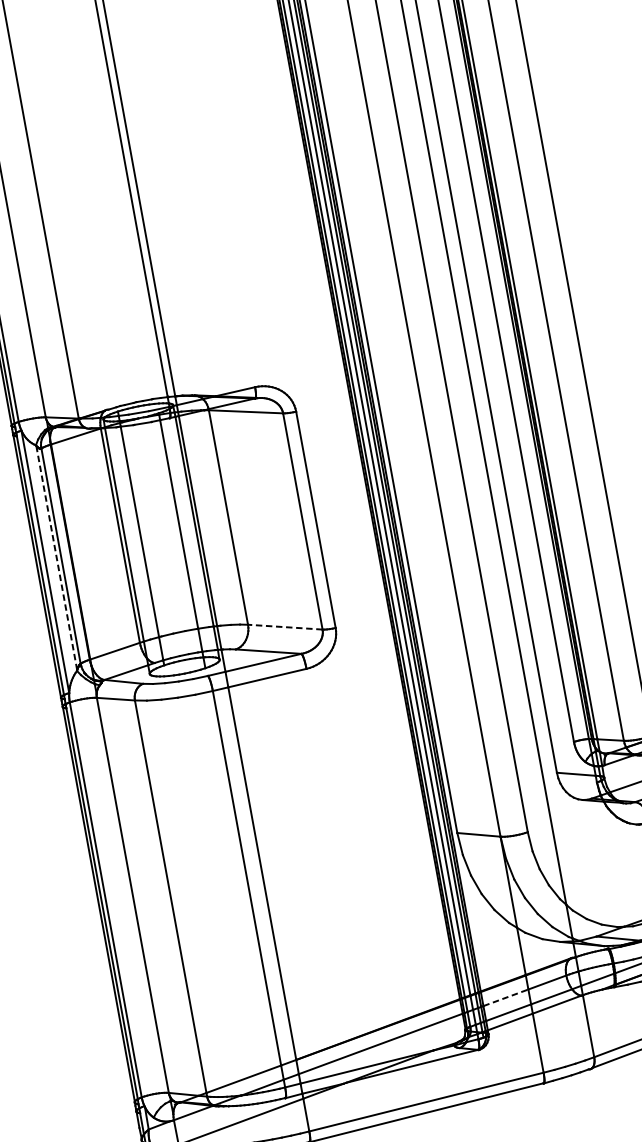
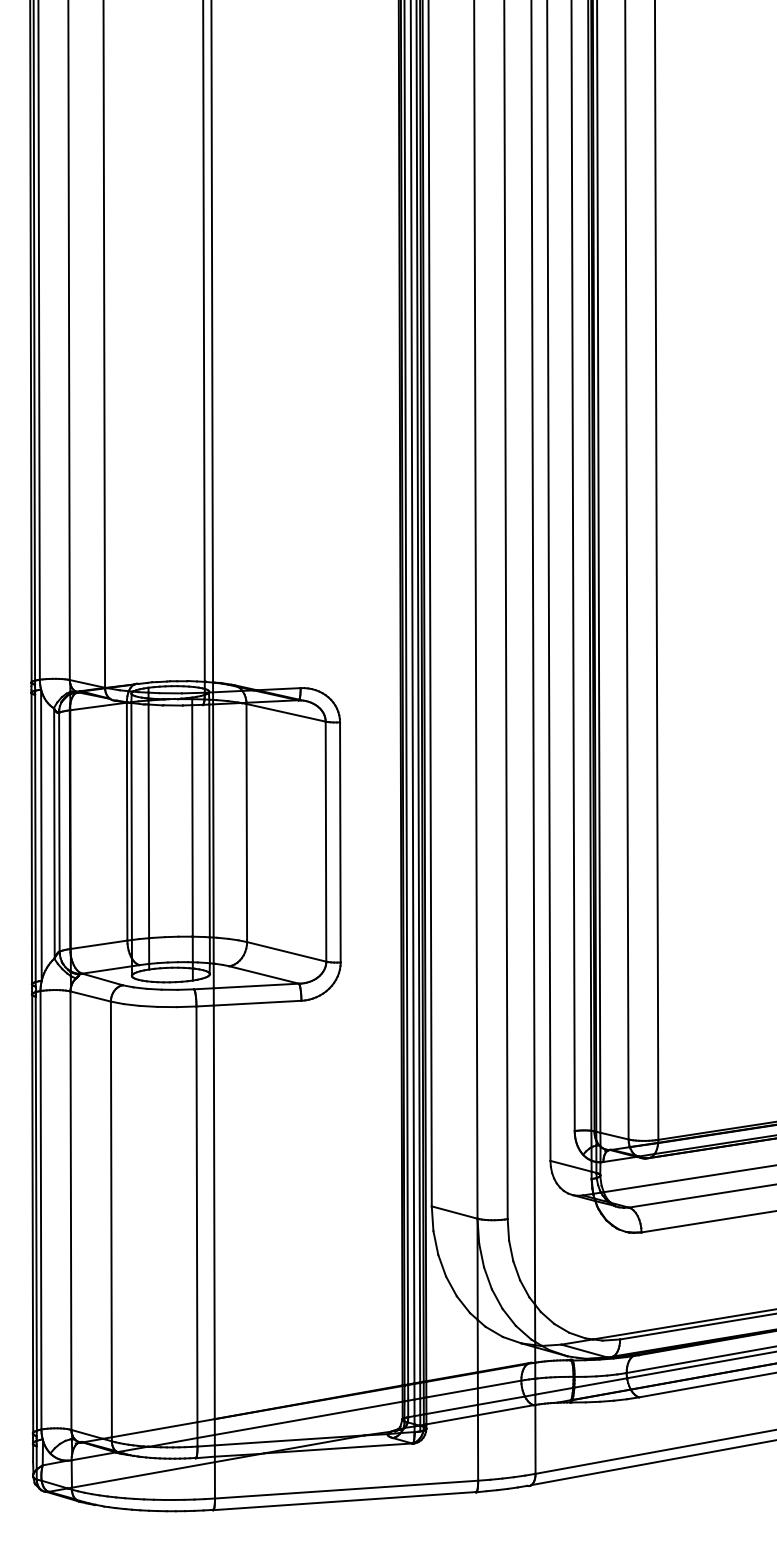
line: (56, 558) -> (54, 833), dashed -> solid
line: (285, 626) -> (286, 951), dashed -> solid
line: (506, 997) -> (452, 1392), dashed -> solid

